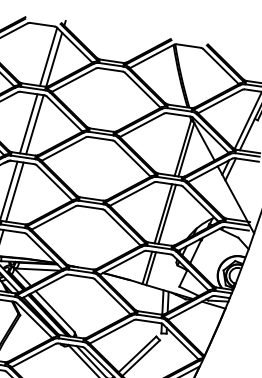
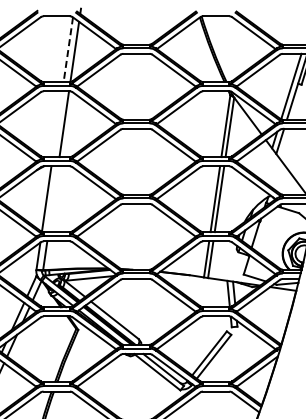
line: (48, 56) -> (68, 49), solid -> dashed
line: (28, 124) -> (57, 124), removed
line: (14, 192) -> (53, 199), removed

